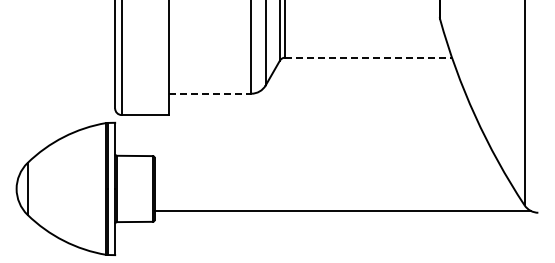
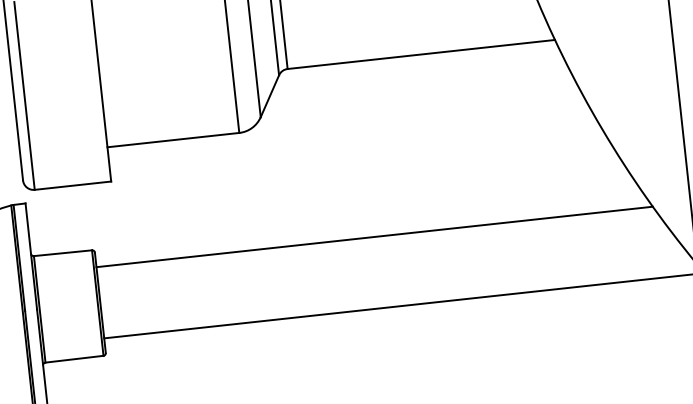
line: (369, 57) -> (422, 54), dashed -> solid
line: (210, 93) -> (173, 139), dashed -> solid
line: (327, 166) -> (374, 236), added

